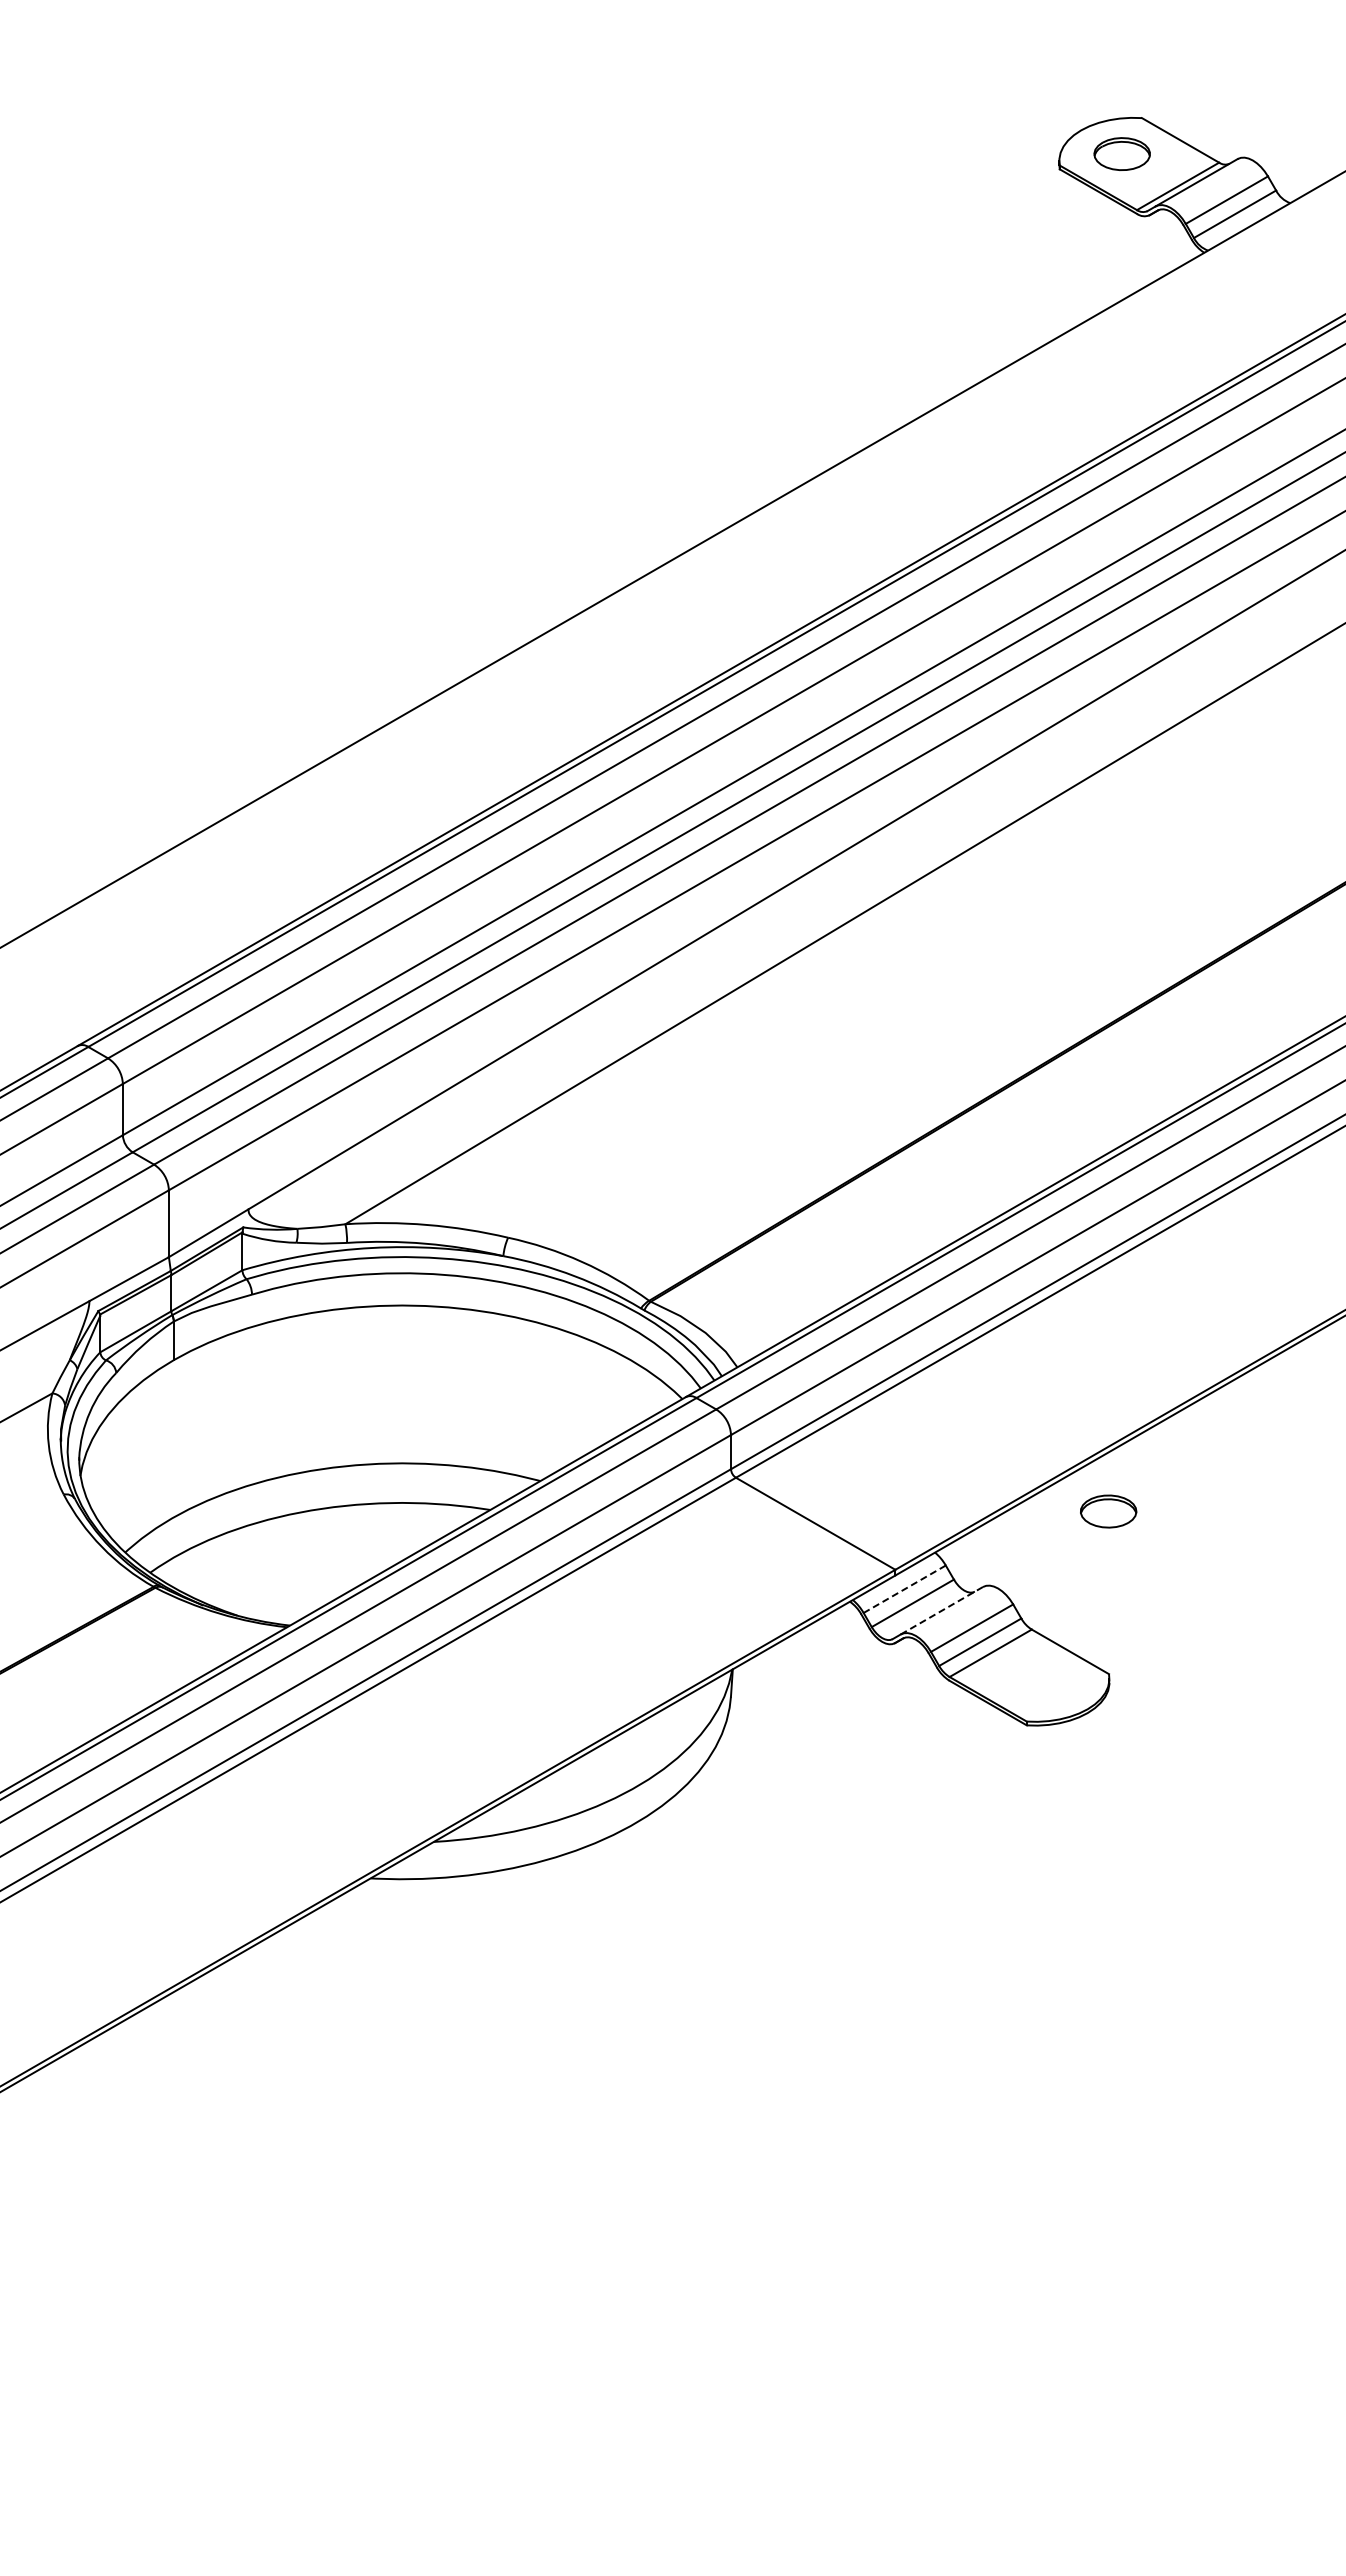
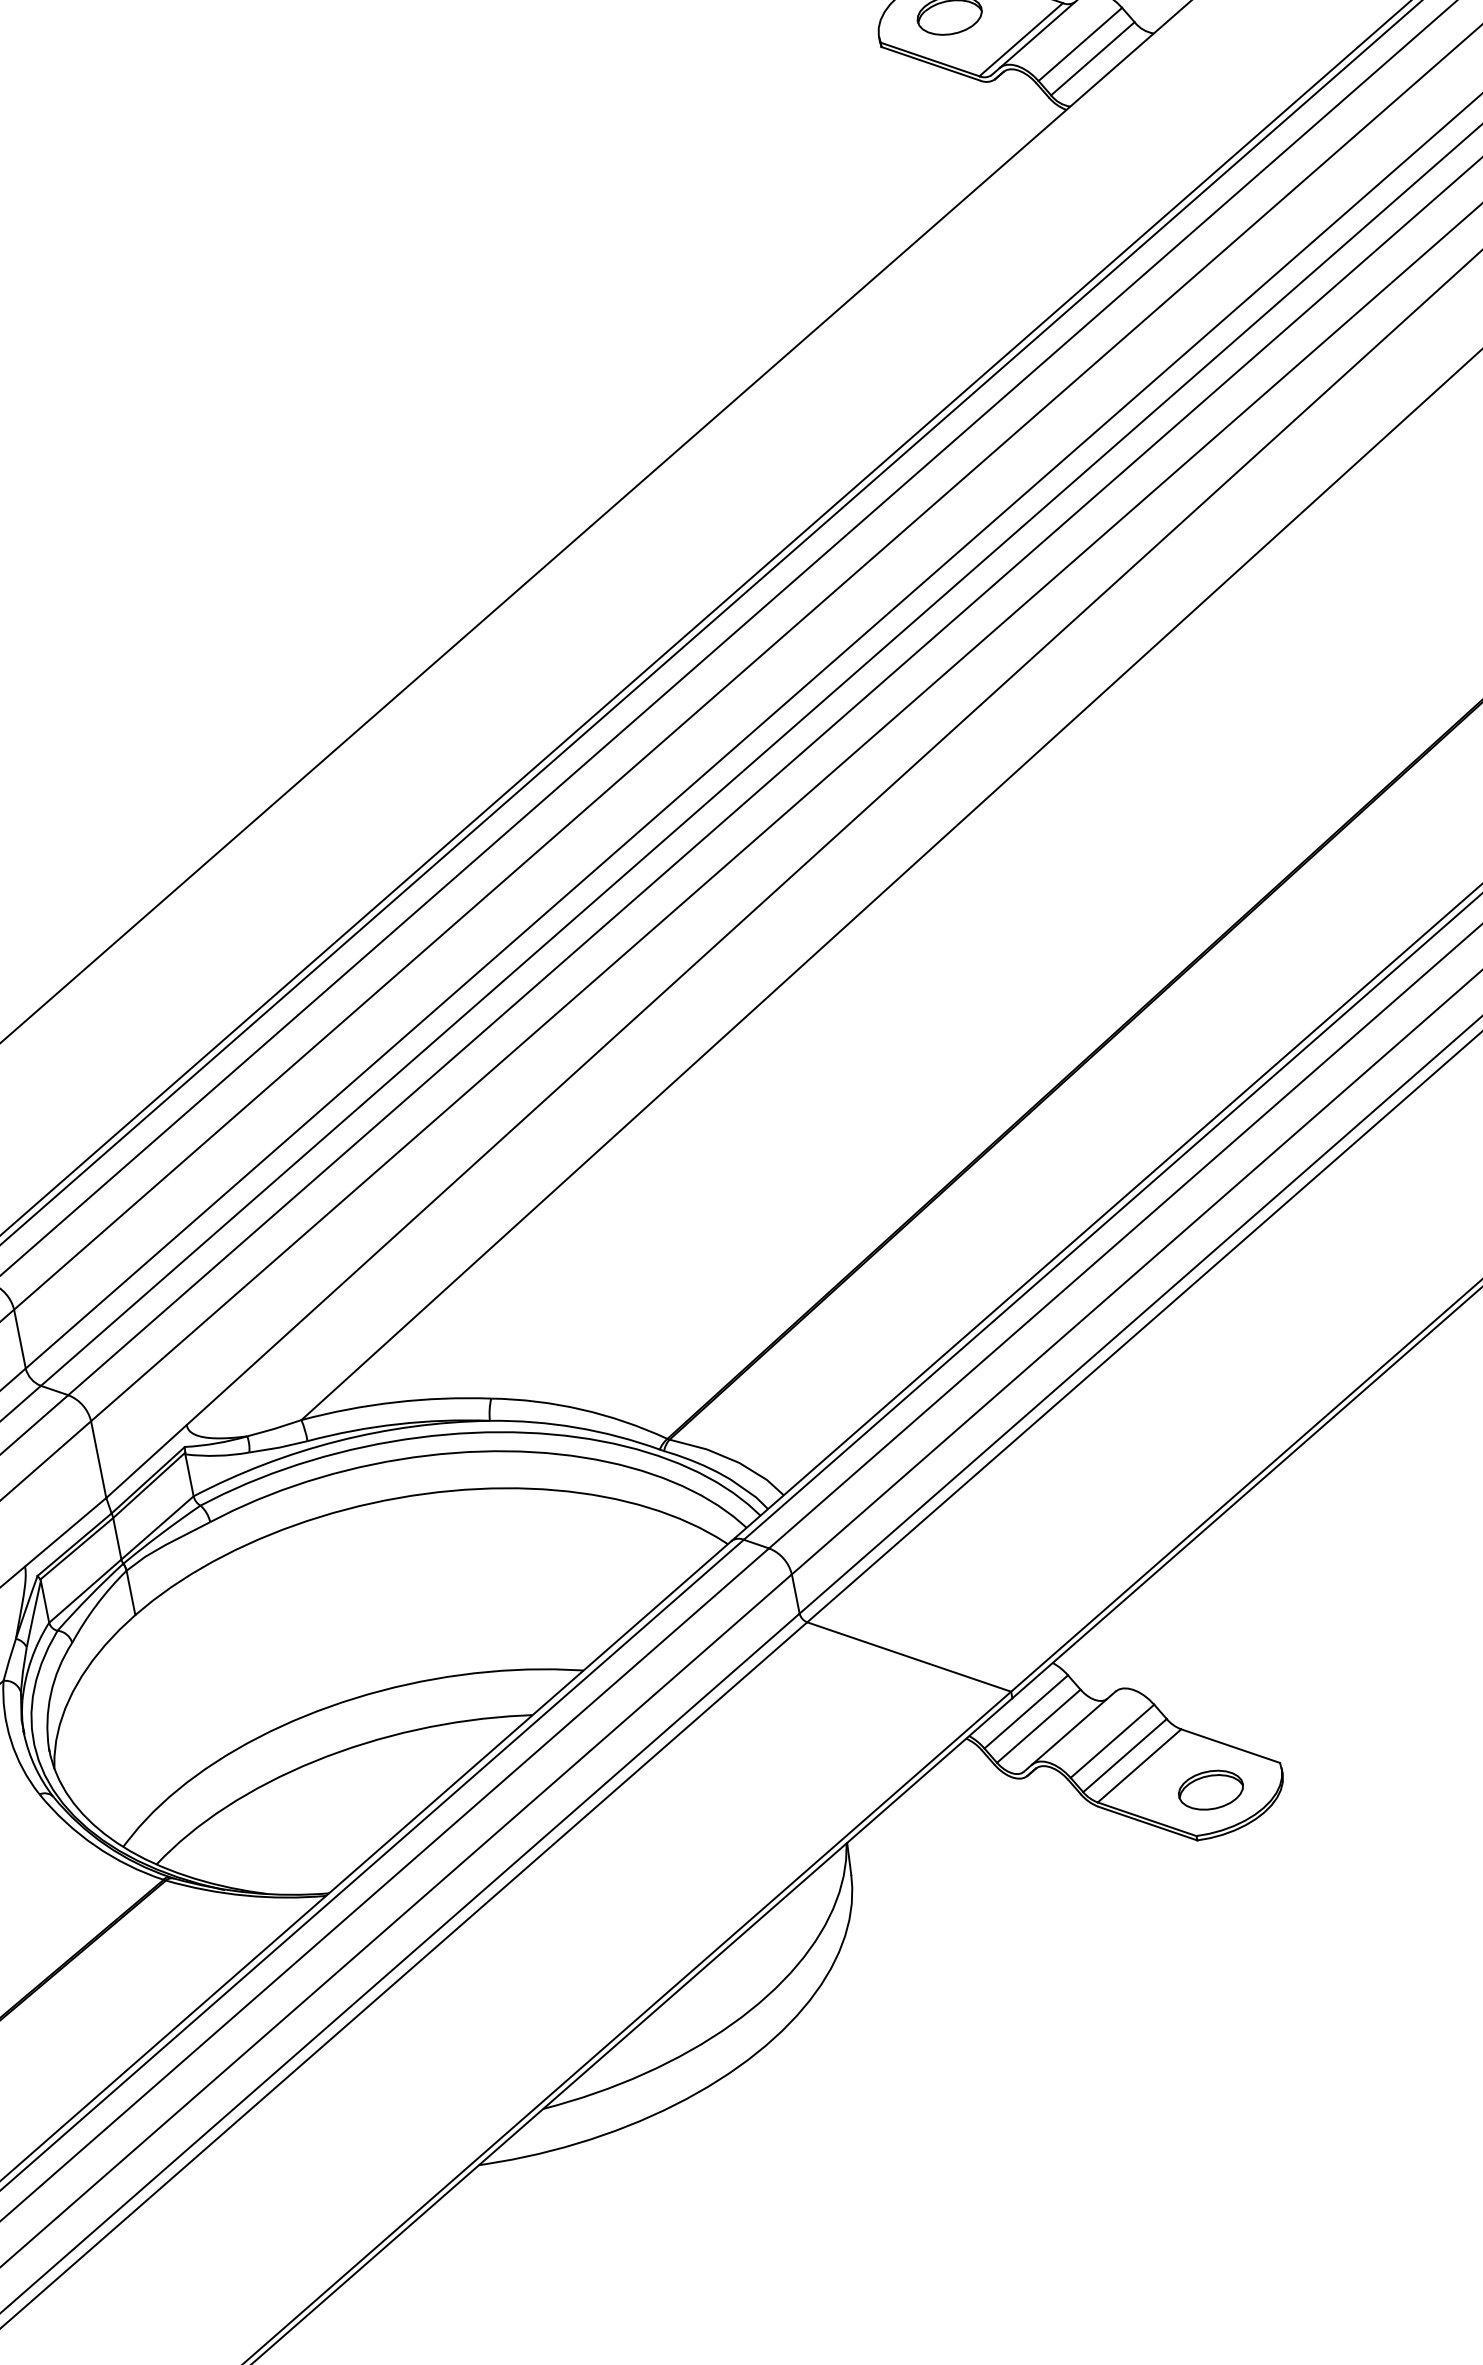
part: (1108, 1511) -> (1210, 1790), moved
line: (904, 1589) -> (1026, 1712), dashed -> solid
line: (941, 1610) -> (1073, 1727), dashed -> solid

